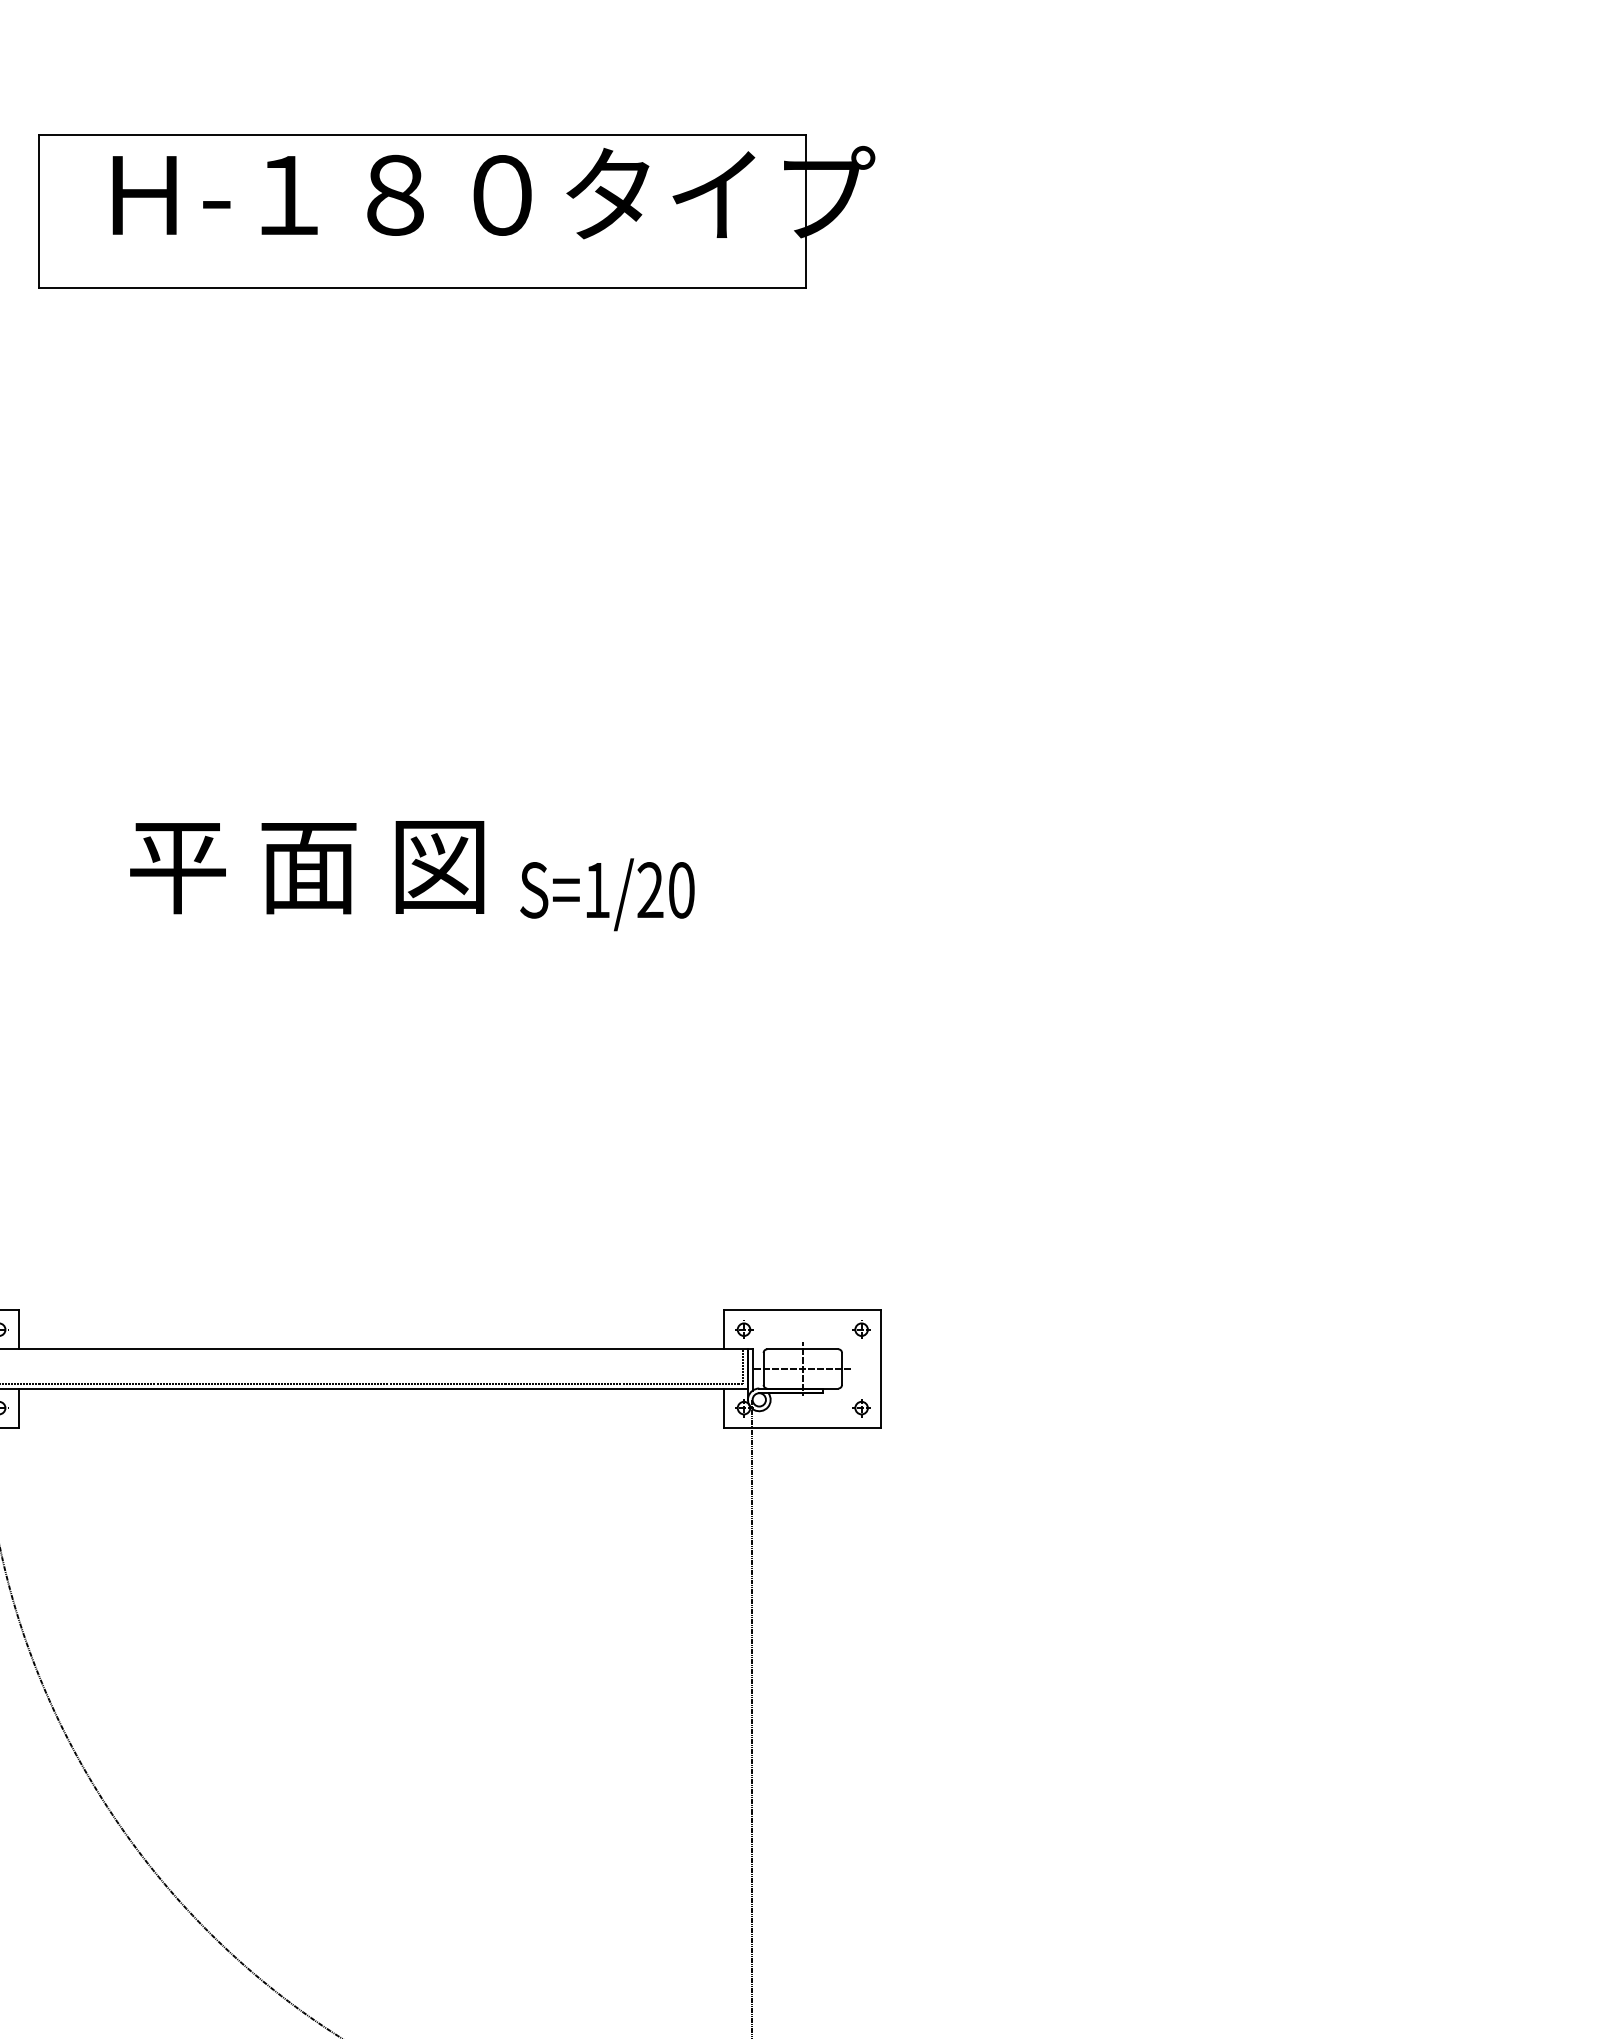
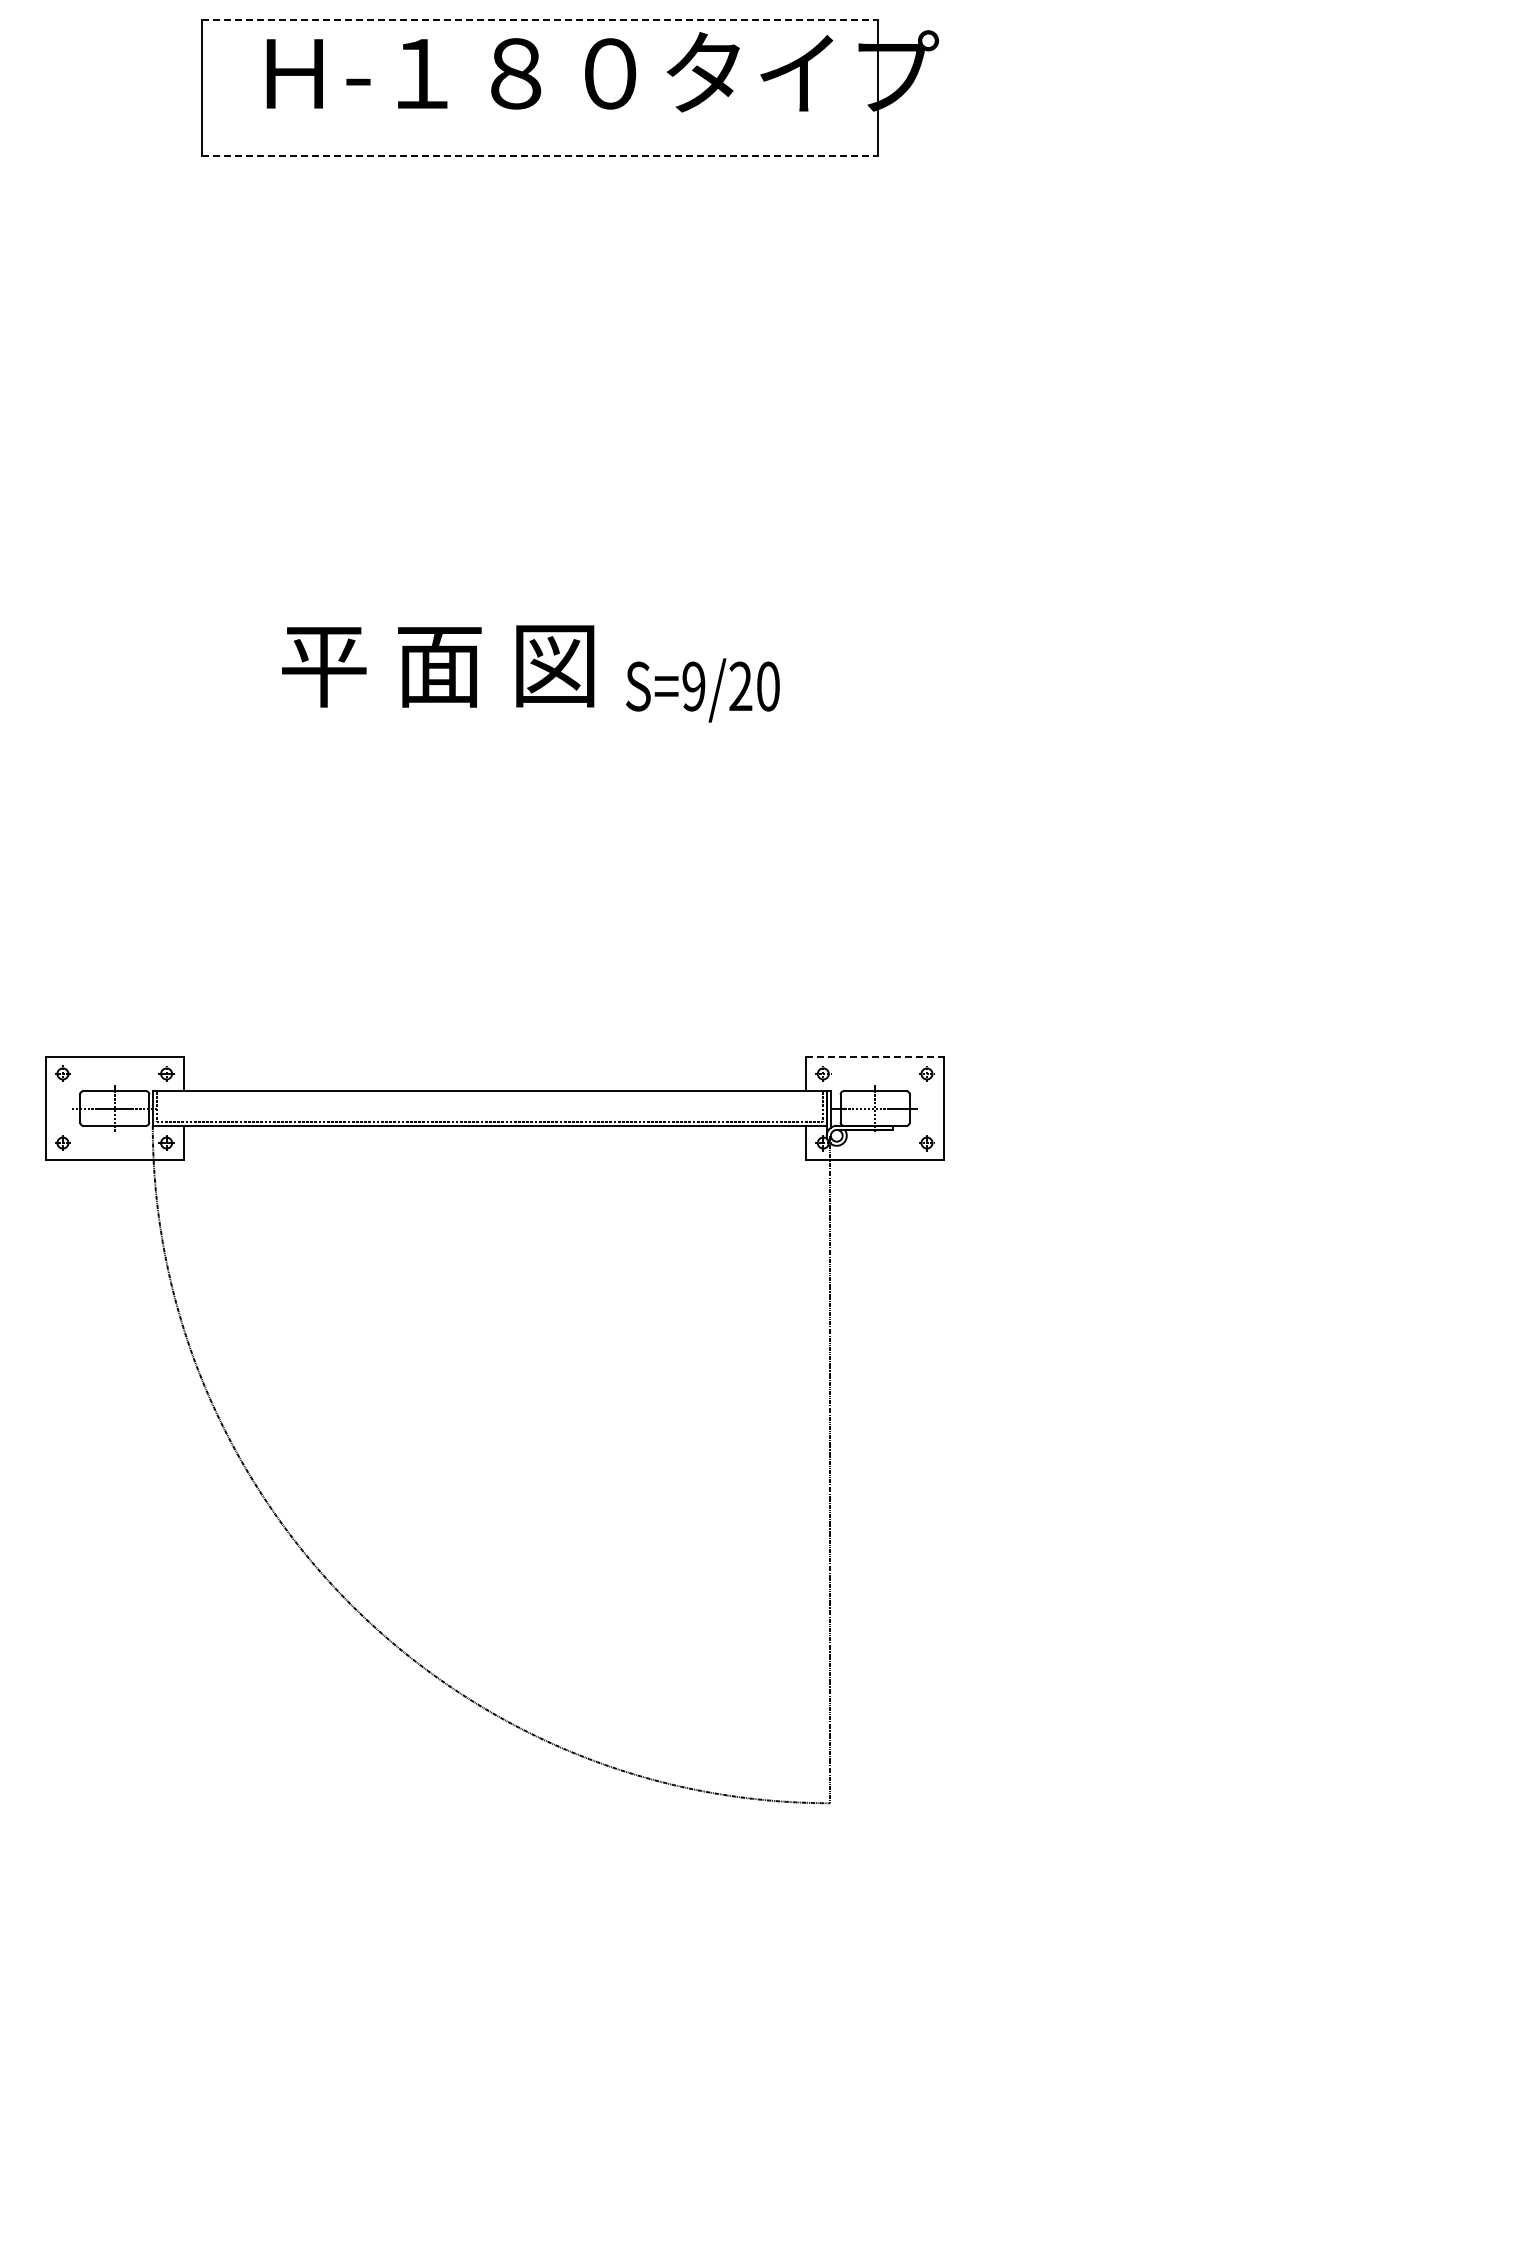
line: (423, 134) -> (540, 20), solid -> dashed
line: (423, 287) -> (540, 155), solid -> dashed
text: (596, 890) -> (693, 686), S=1/20 -> S=9/20
line: (803, 1309) -> (875, 1056), solid -> dashed

